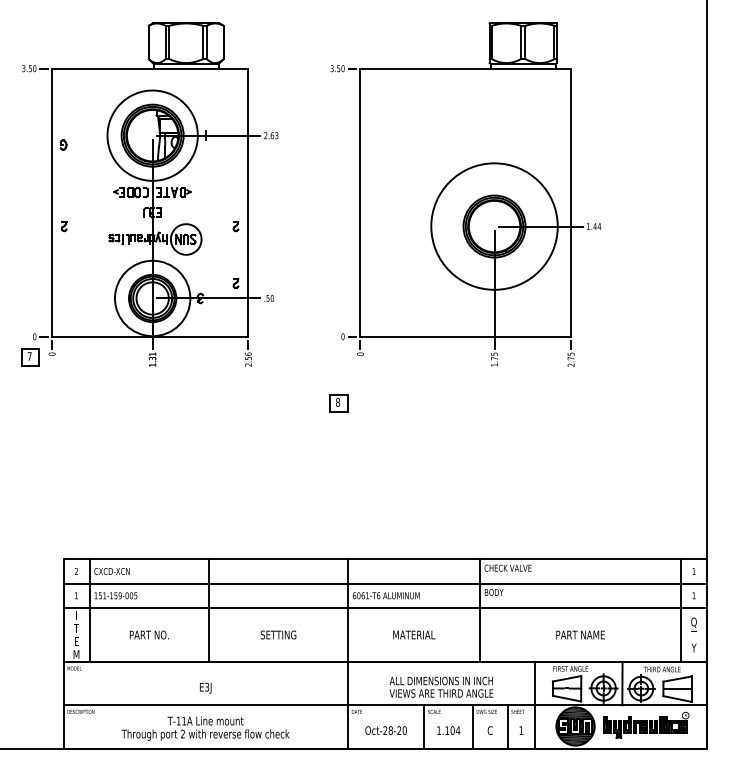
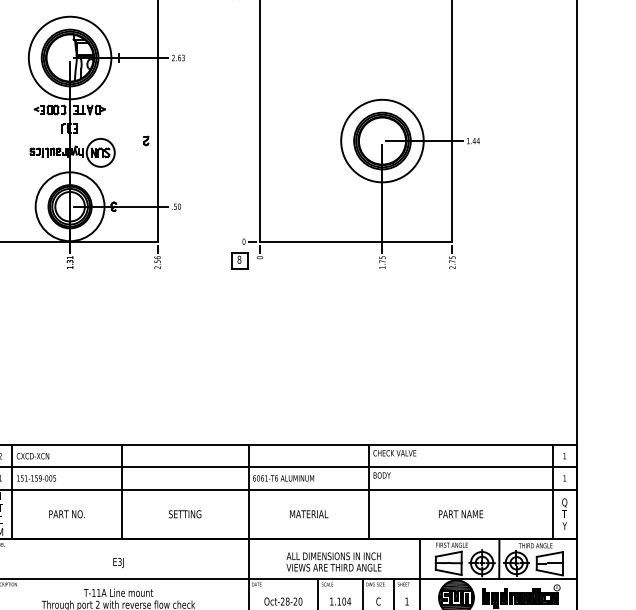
circle: (494, 226) -> (382, 140), size x0.71
part: (235, 283) -> (145, 193), removed
part: (338, 403) -> (239, 260), moved

